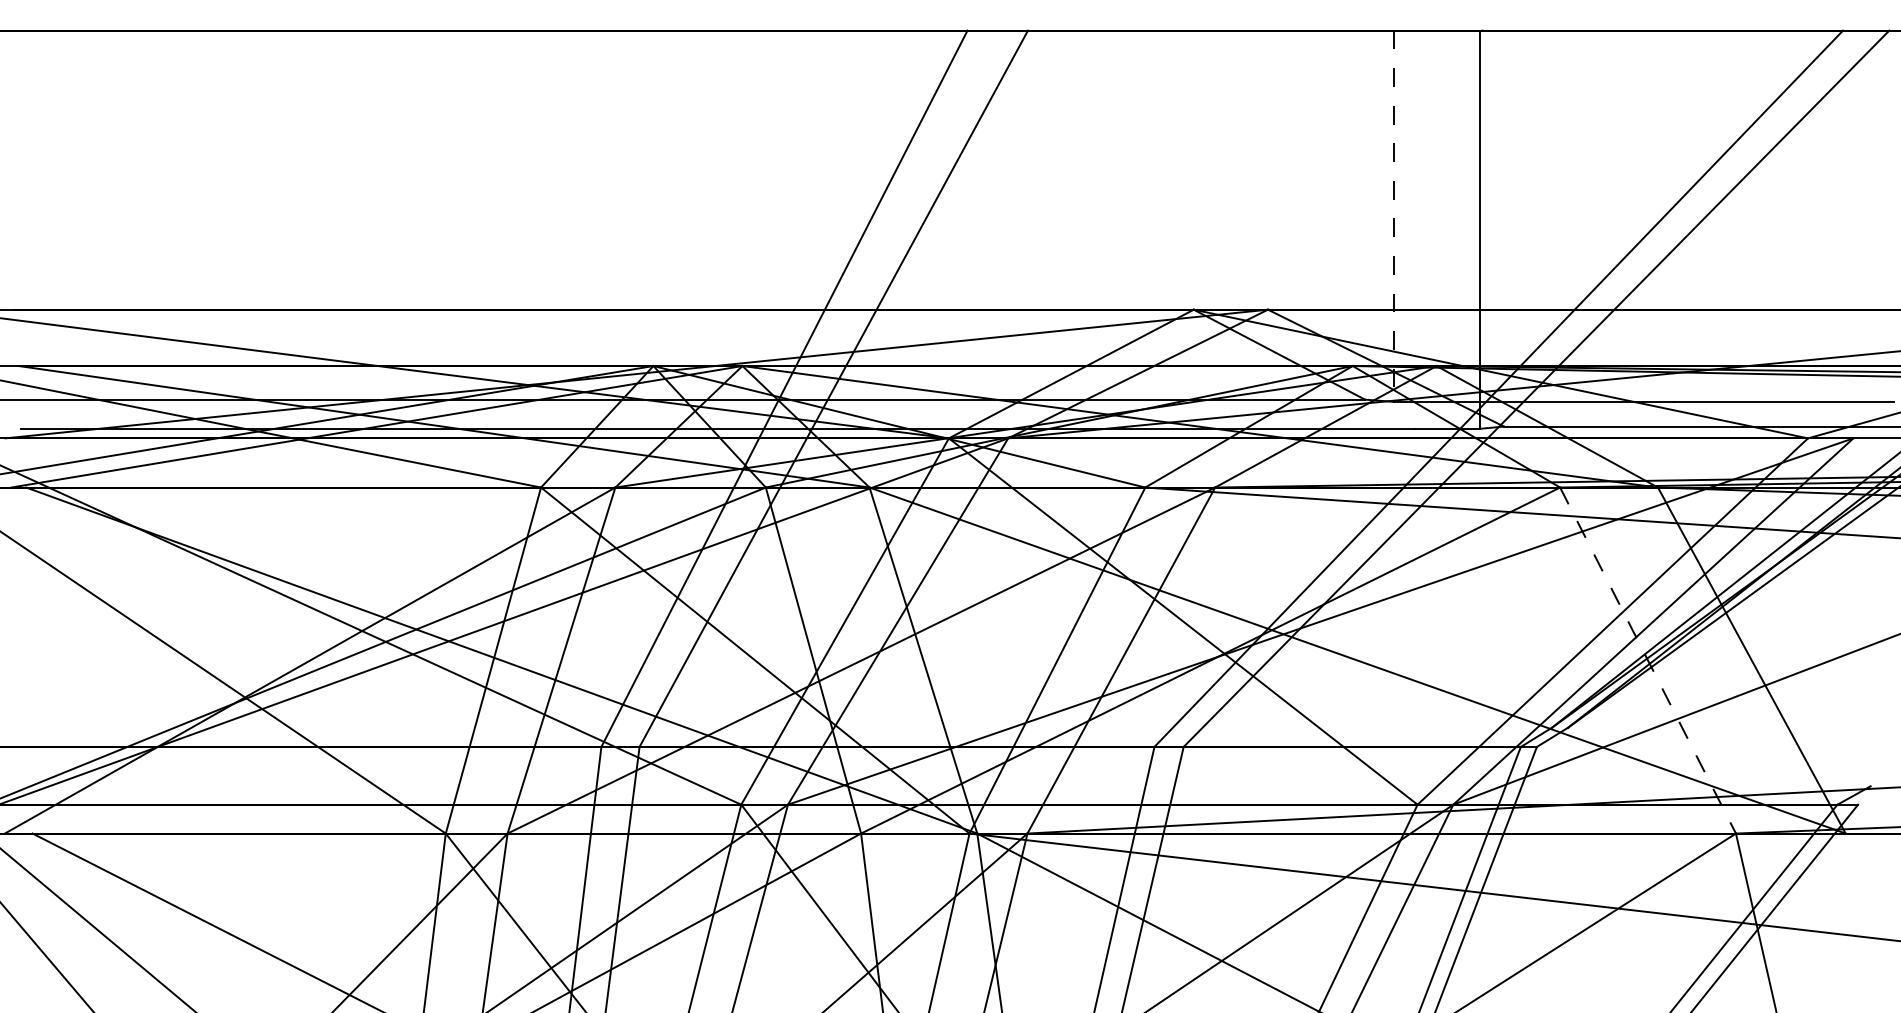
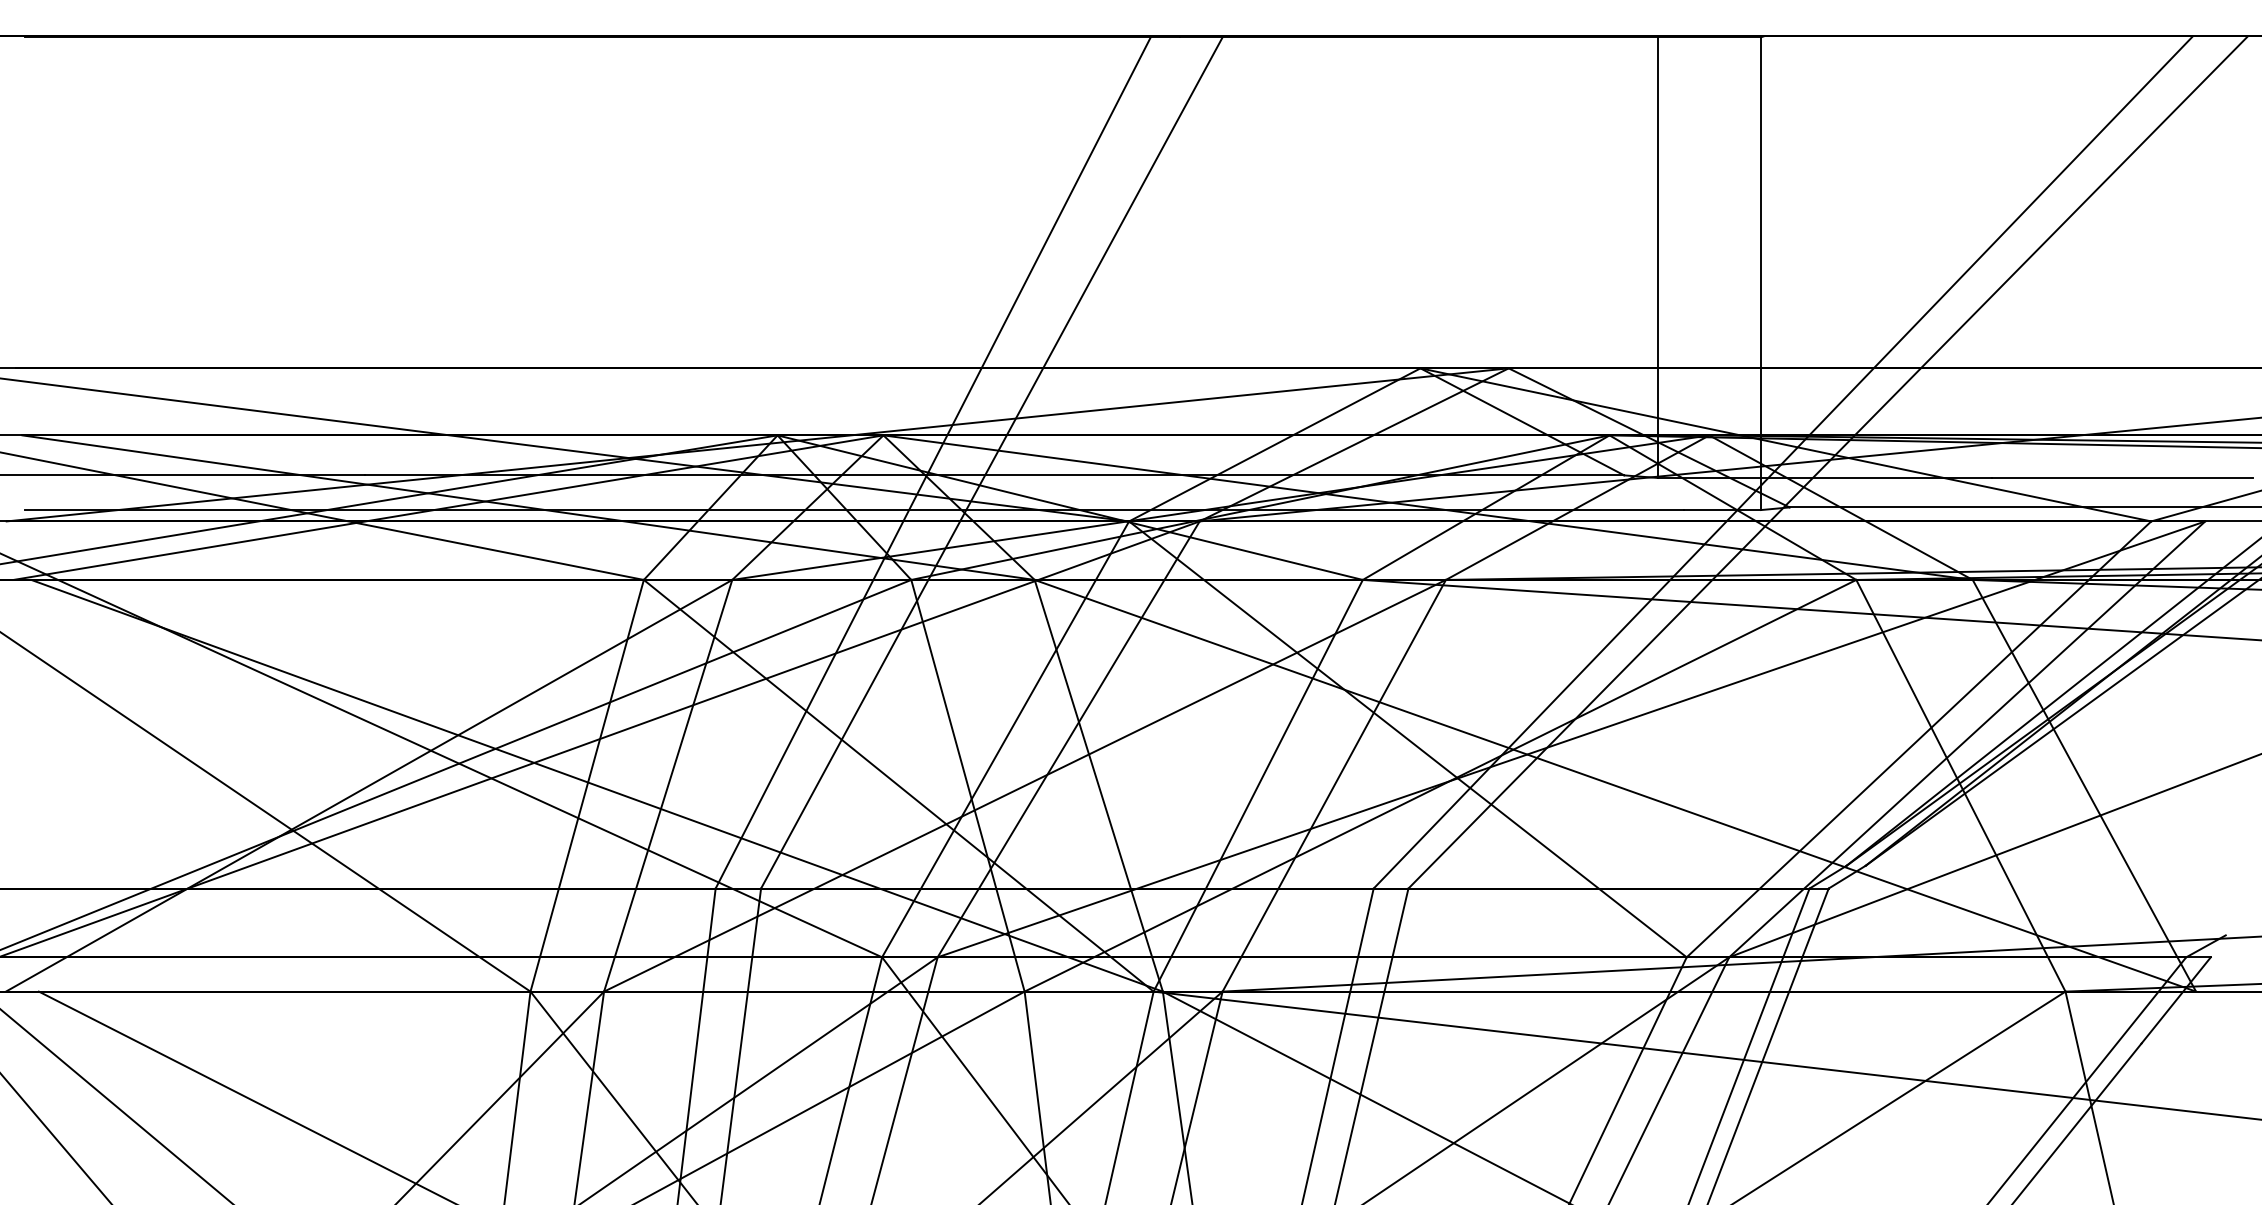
line: (1393, 216) -> (1658, 257), dashed -> solid
line: (1647, 660) -> (1960, 785), dashed -> solid

